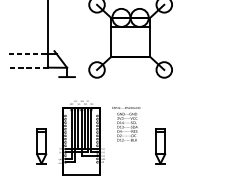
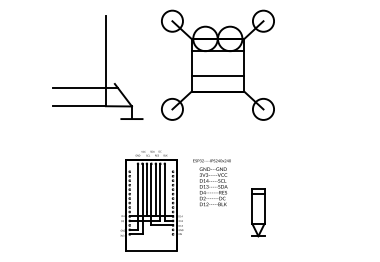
line: (130, 44) -> (217, 75), added
line: (29, 54) -> (80, 88), dashed -> solid
line: (28, 67) -> (79, 106), dashed -> solid
part: (41, 146) -> (97, 212), removed

